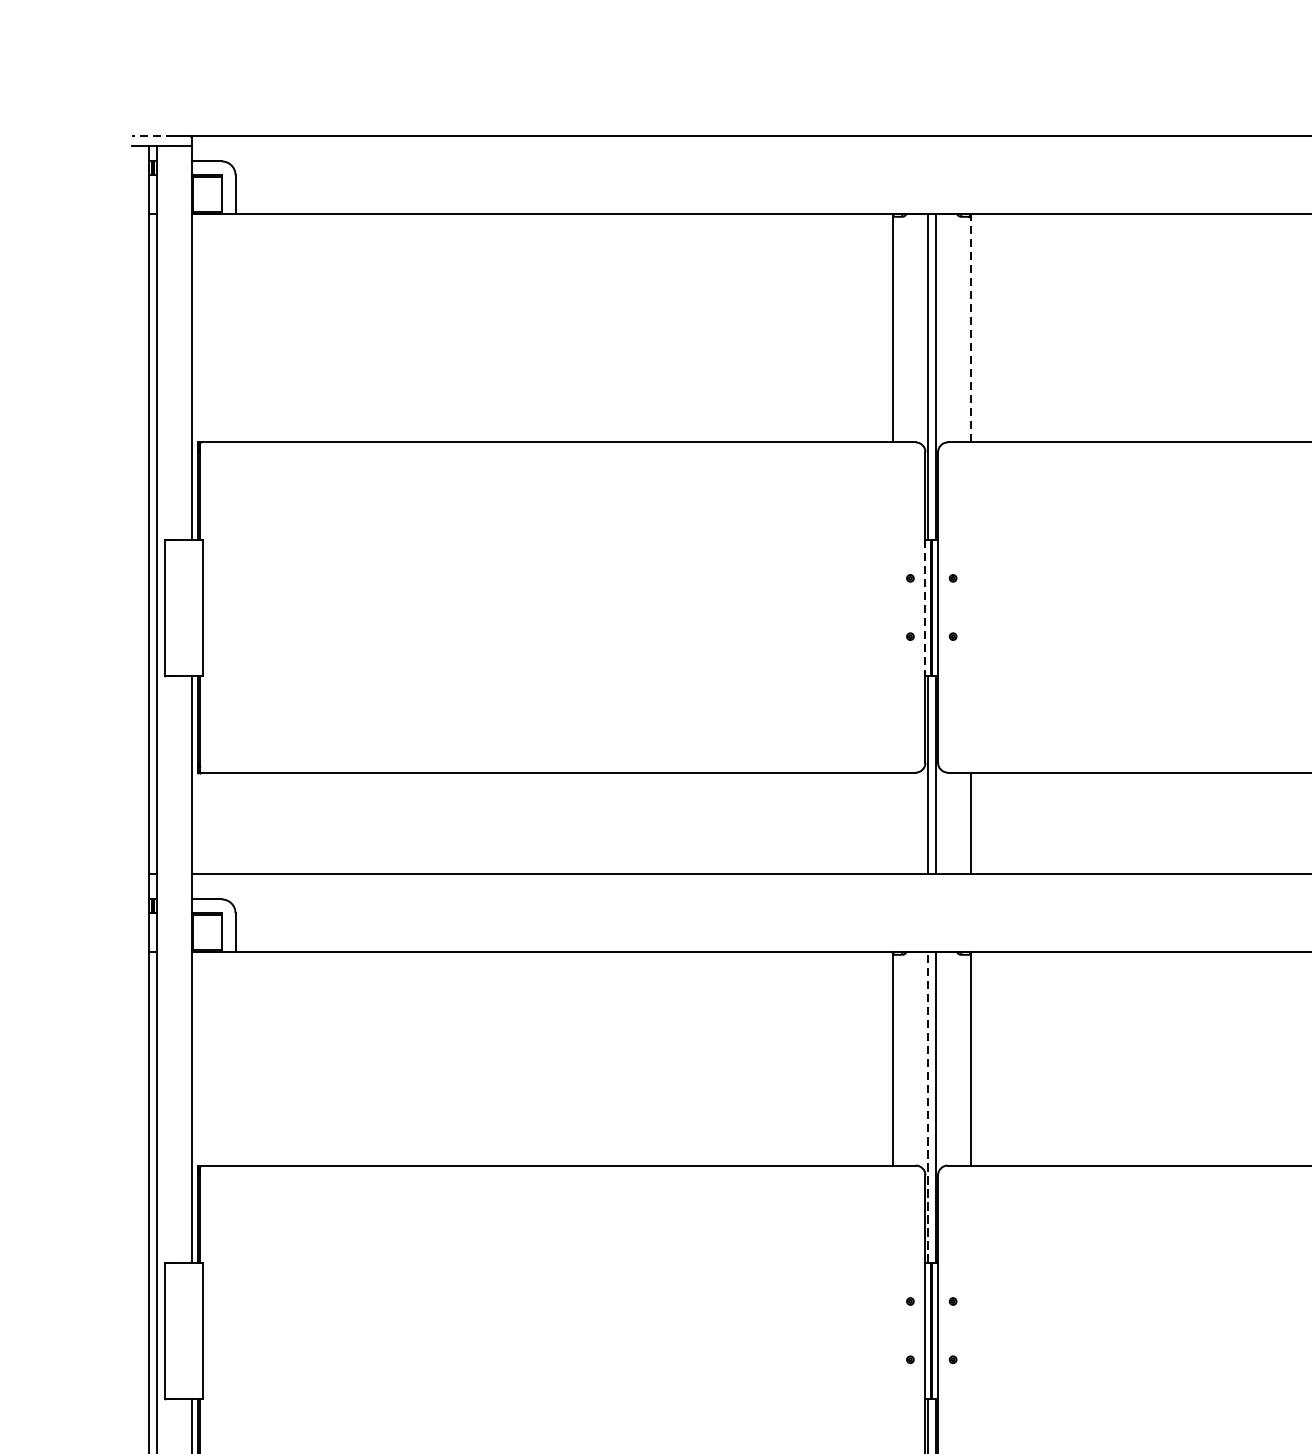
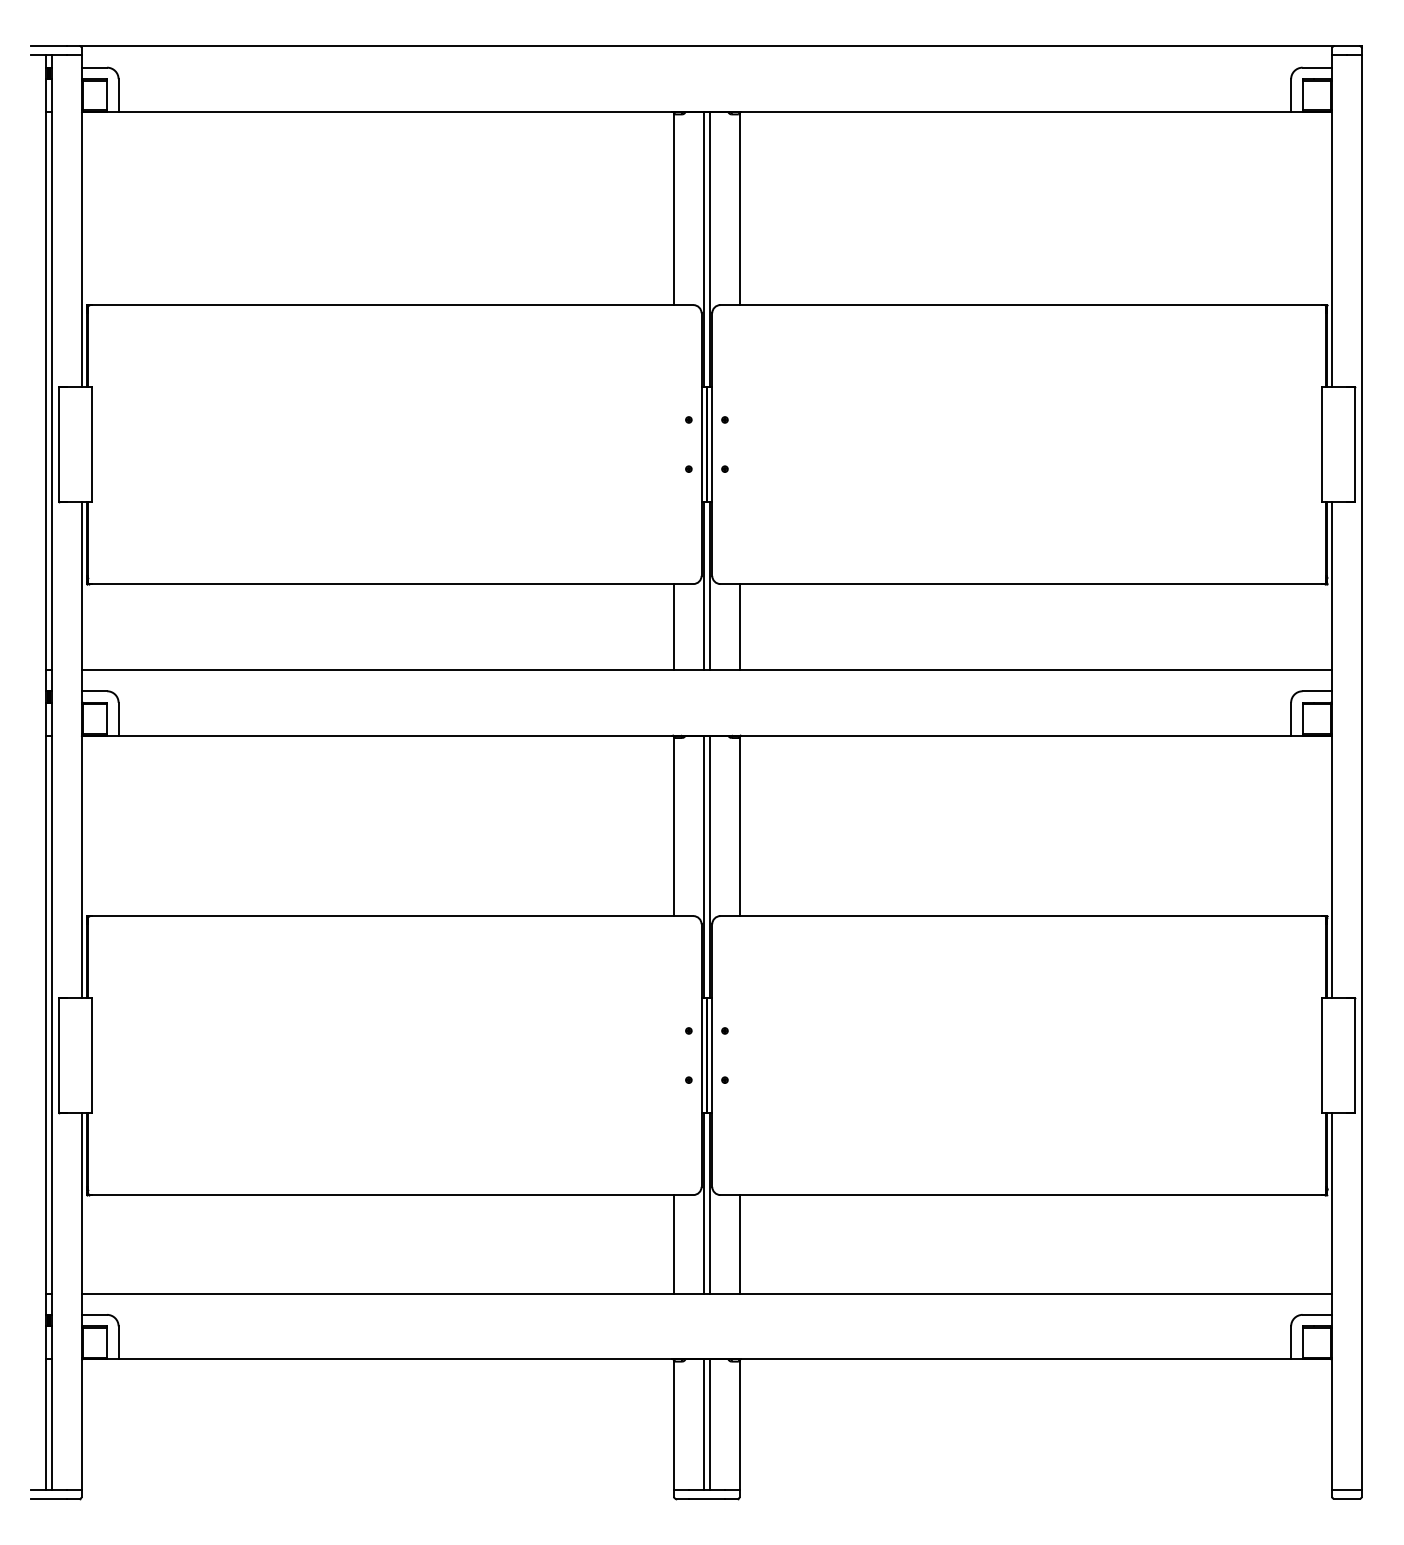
line: (152, 136) -> (48, 46), dashed -> solid
line: (970, 328) -> (739, 208), dashed -> solid
line: (925, 608) -> (701, 445), dashed -> solid
line: (893, 822) -> (674, 626), added
line: (927, 1106) -> (703, 866), dashed -> solid

